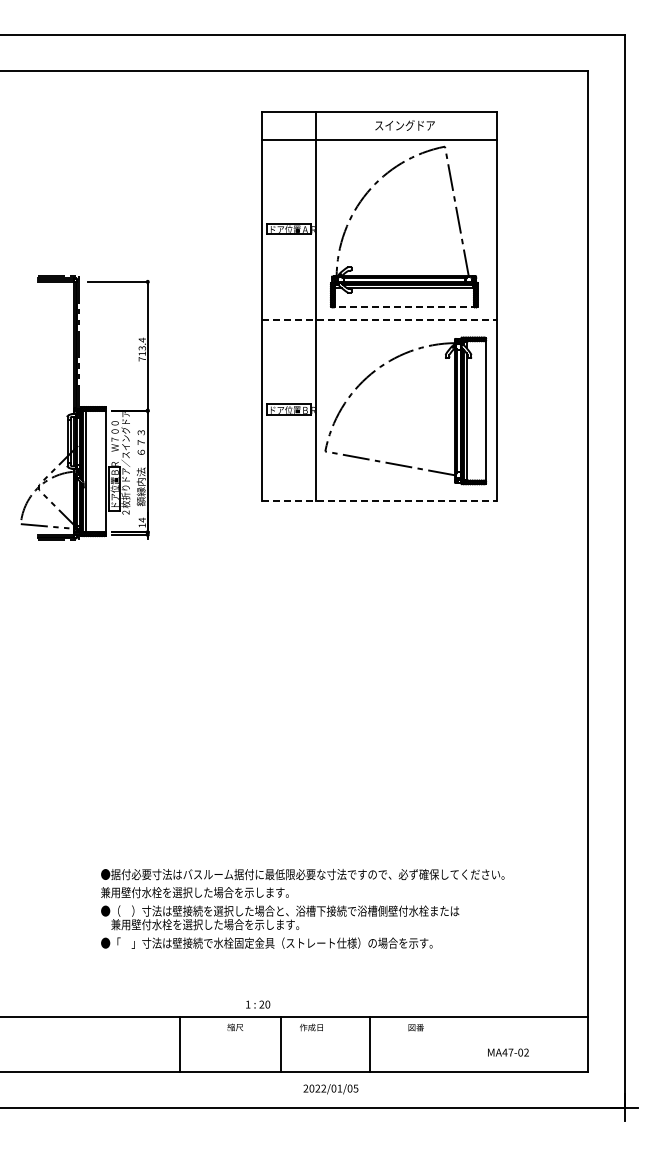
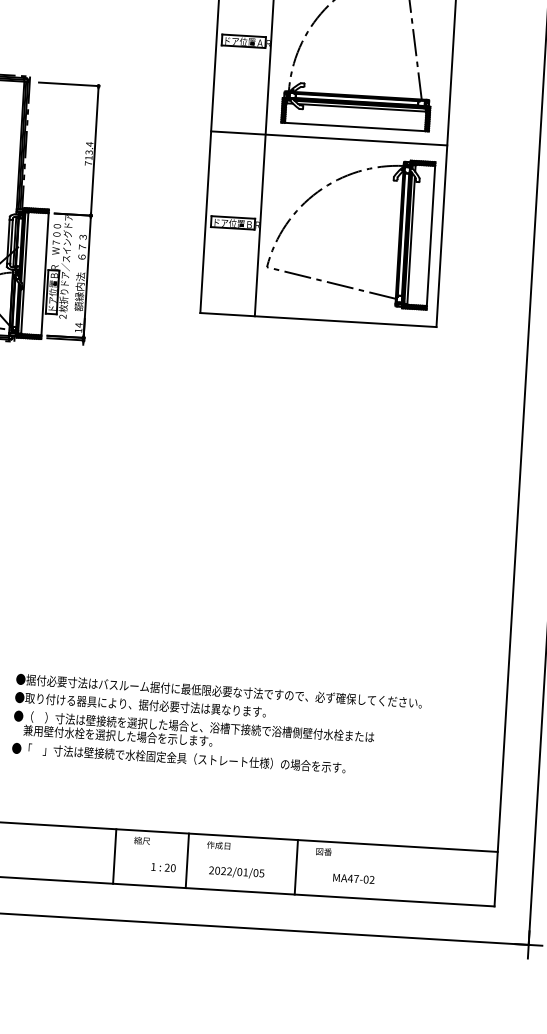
line: (403, 307) -> (354, 127), dashed -> solid
line: (379, 320) -> (329, 138), dashed -> solid
line: (379, 500) -> (318, 319), dashed -> solid
text: (225, 892) -> (140, 704), 兼用壁付水栓を選択した場合を示します。 -> ●取り付ける器具により、据付必要寸法は異なります。
text: (258, 1004) -> (163, 867), moved
line: (180, 1044) -> (115, 856), moved
line: (369, 1044) -> (296, 867), moved
text: (508, 1052) -> (353, 878), moved
text: (330, 1089) -> (236, 872), moved

